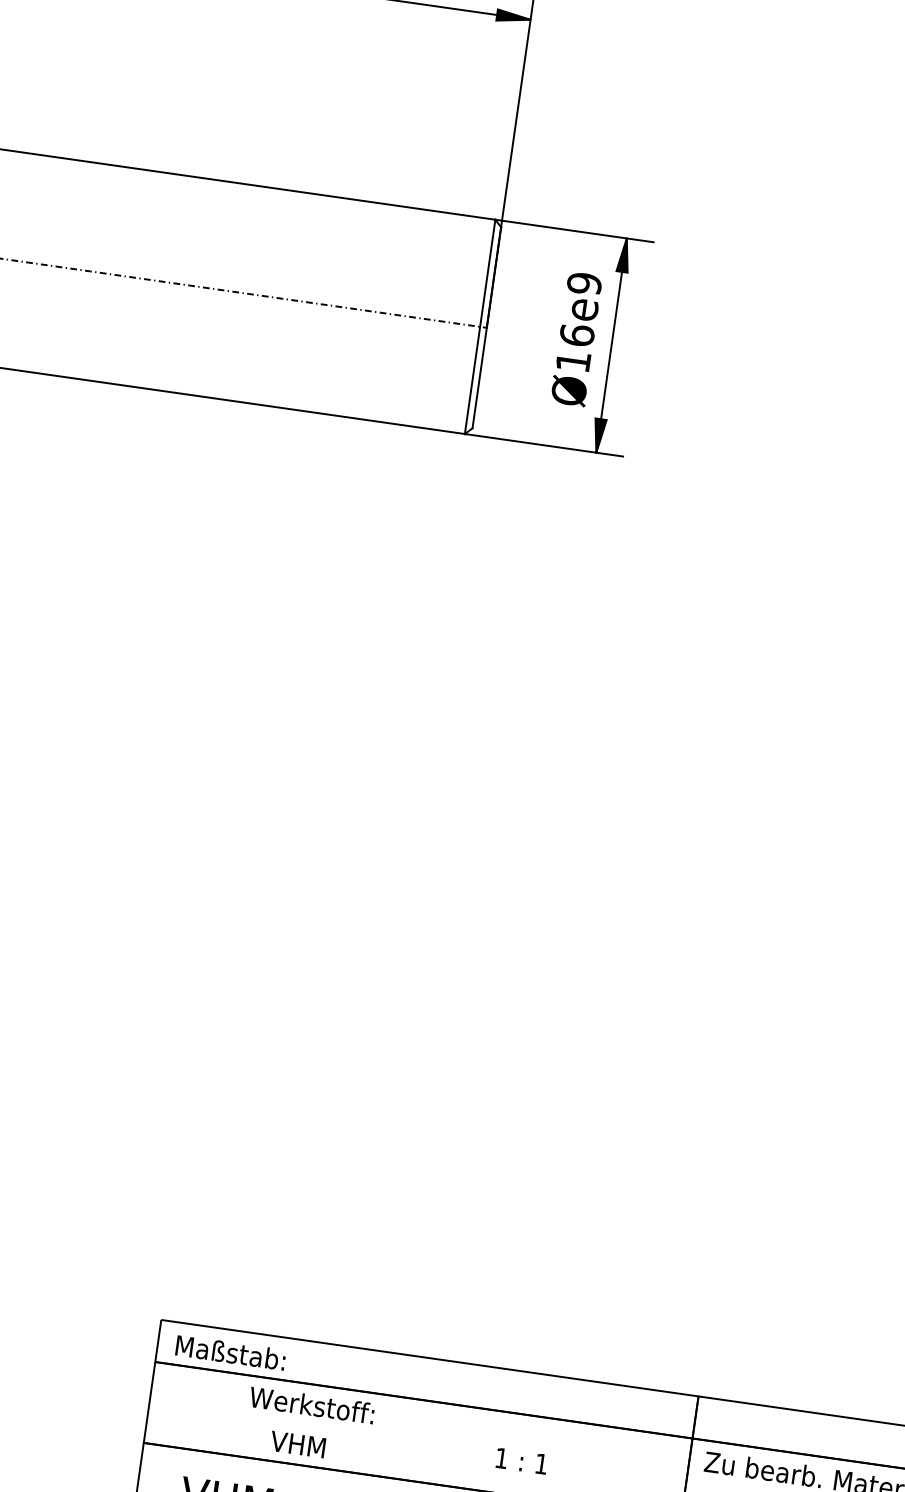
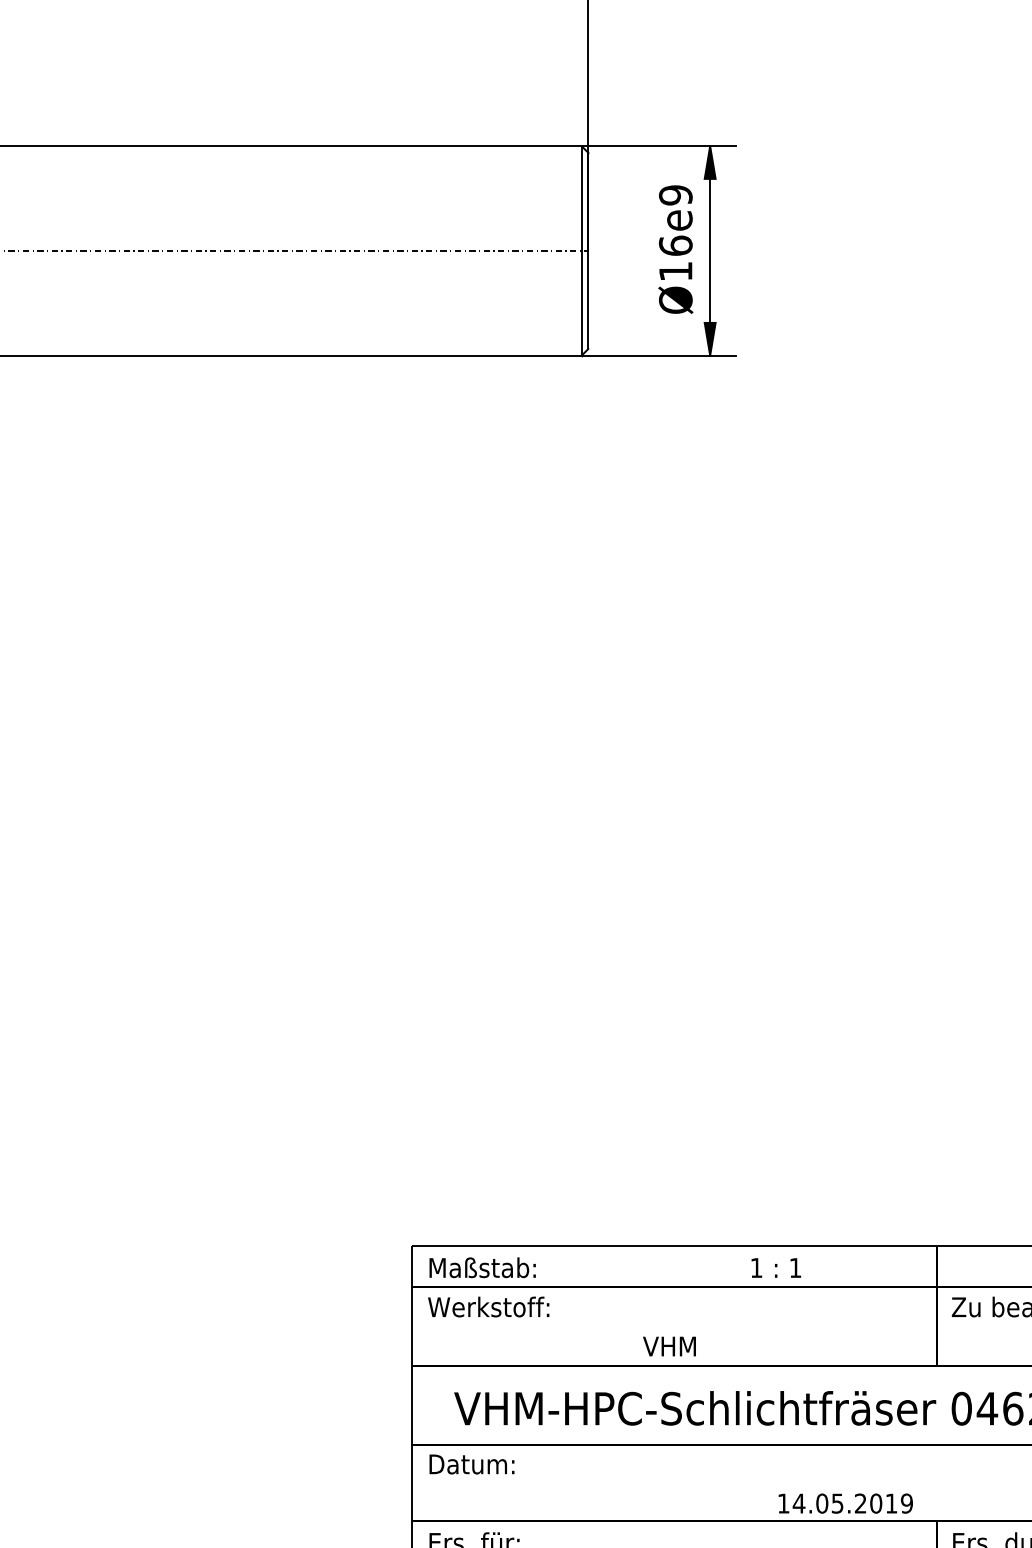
text: (311, 1404) -> (488, 1306), moved
text: (297, 1444) -> (669, 1346), moved
text: (522, 1460) -> (776, 1267), moved

